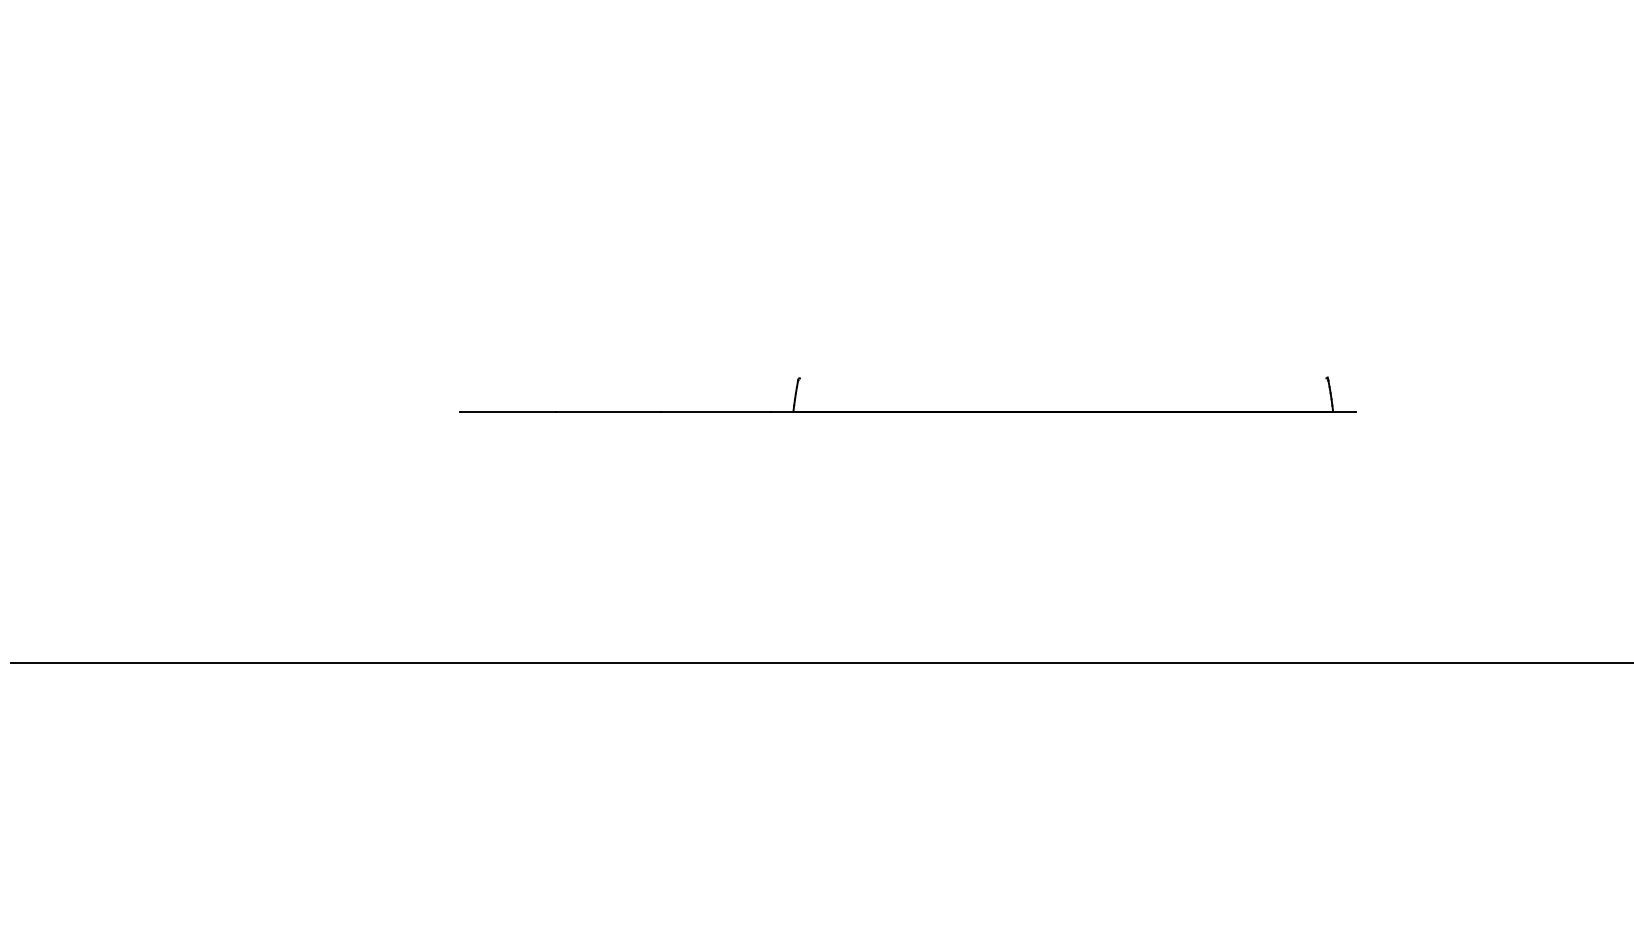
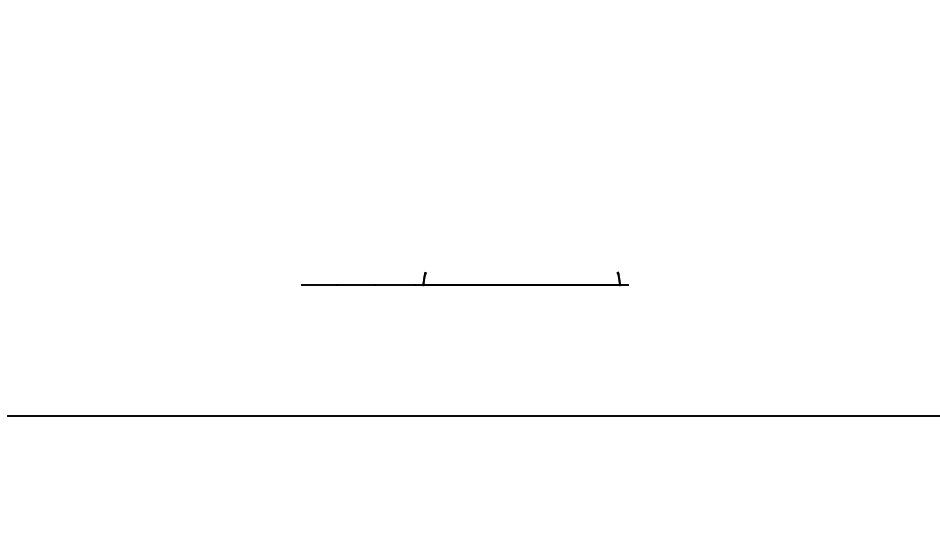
part: (906, 393) -> (464, 278), size x0.71

